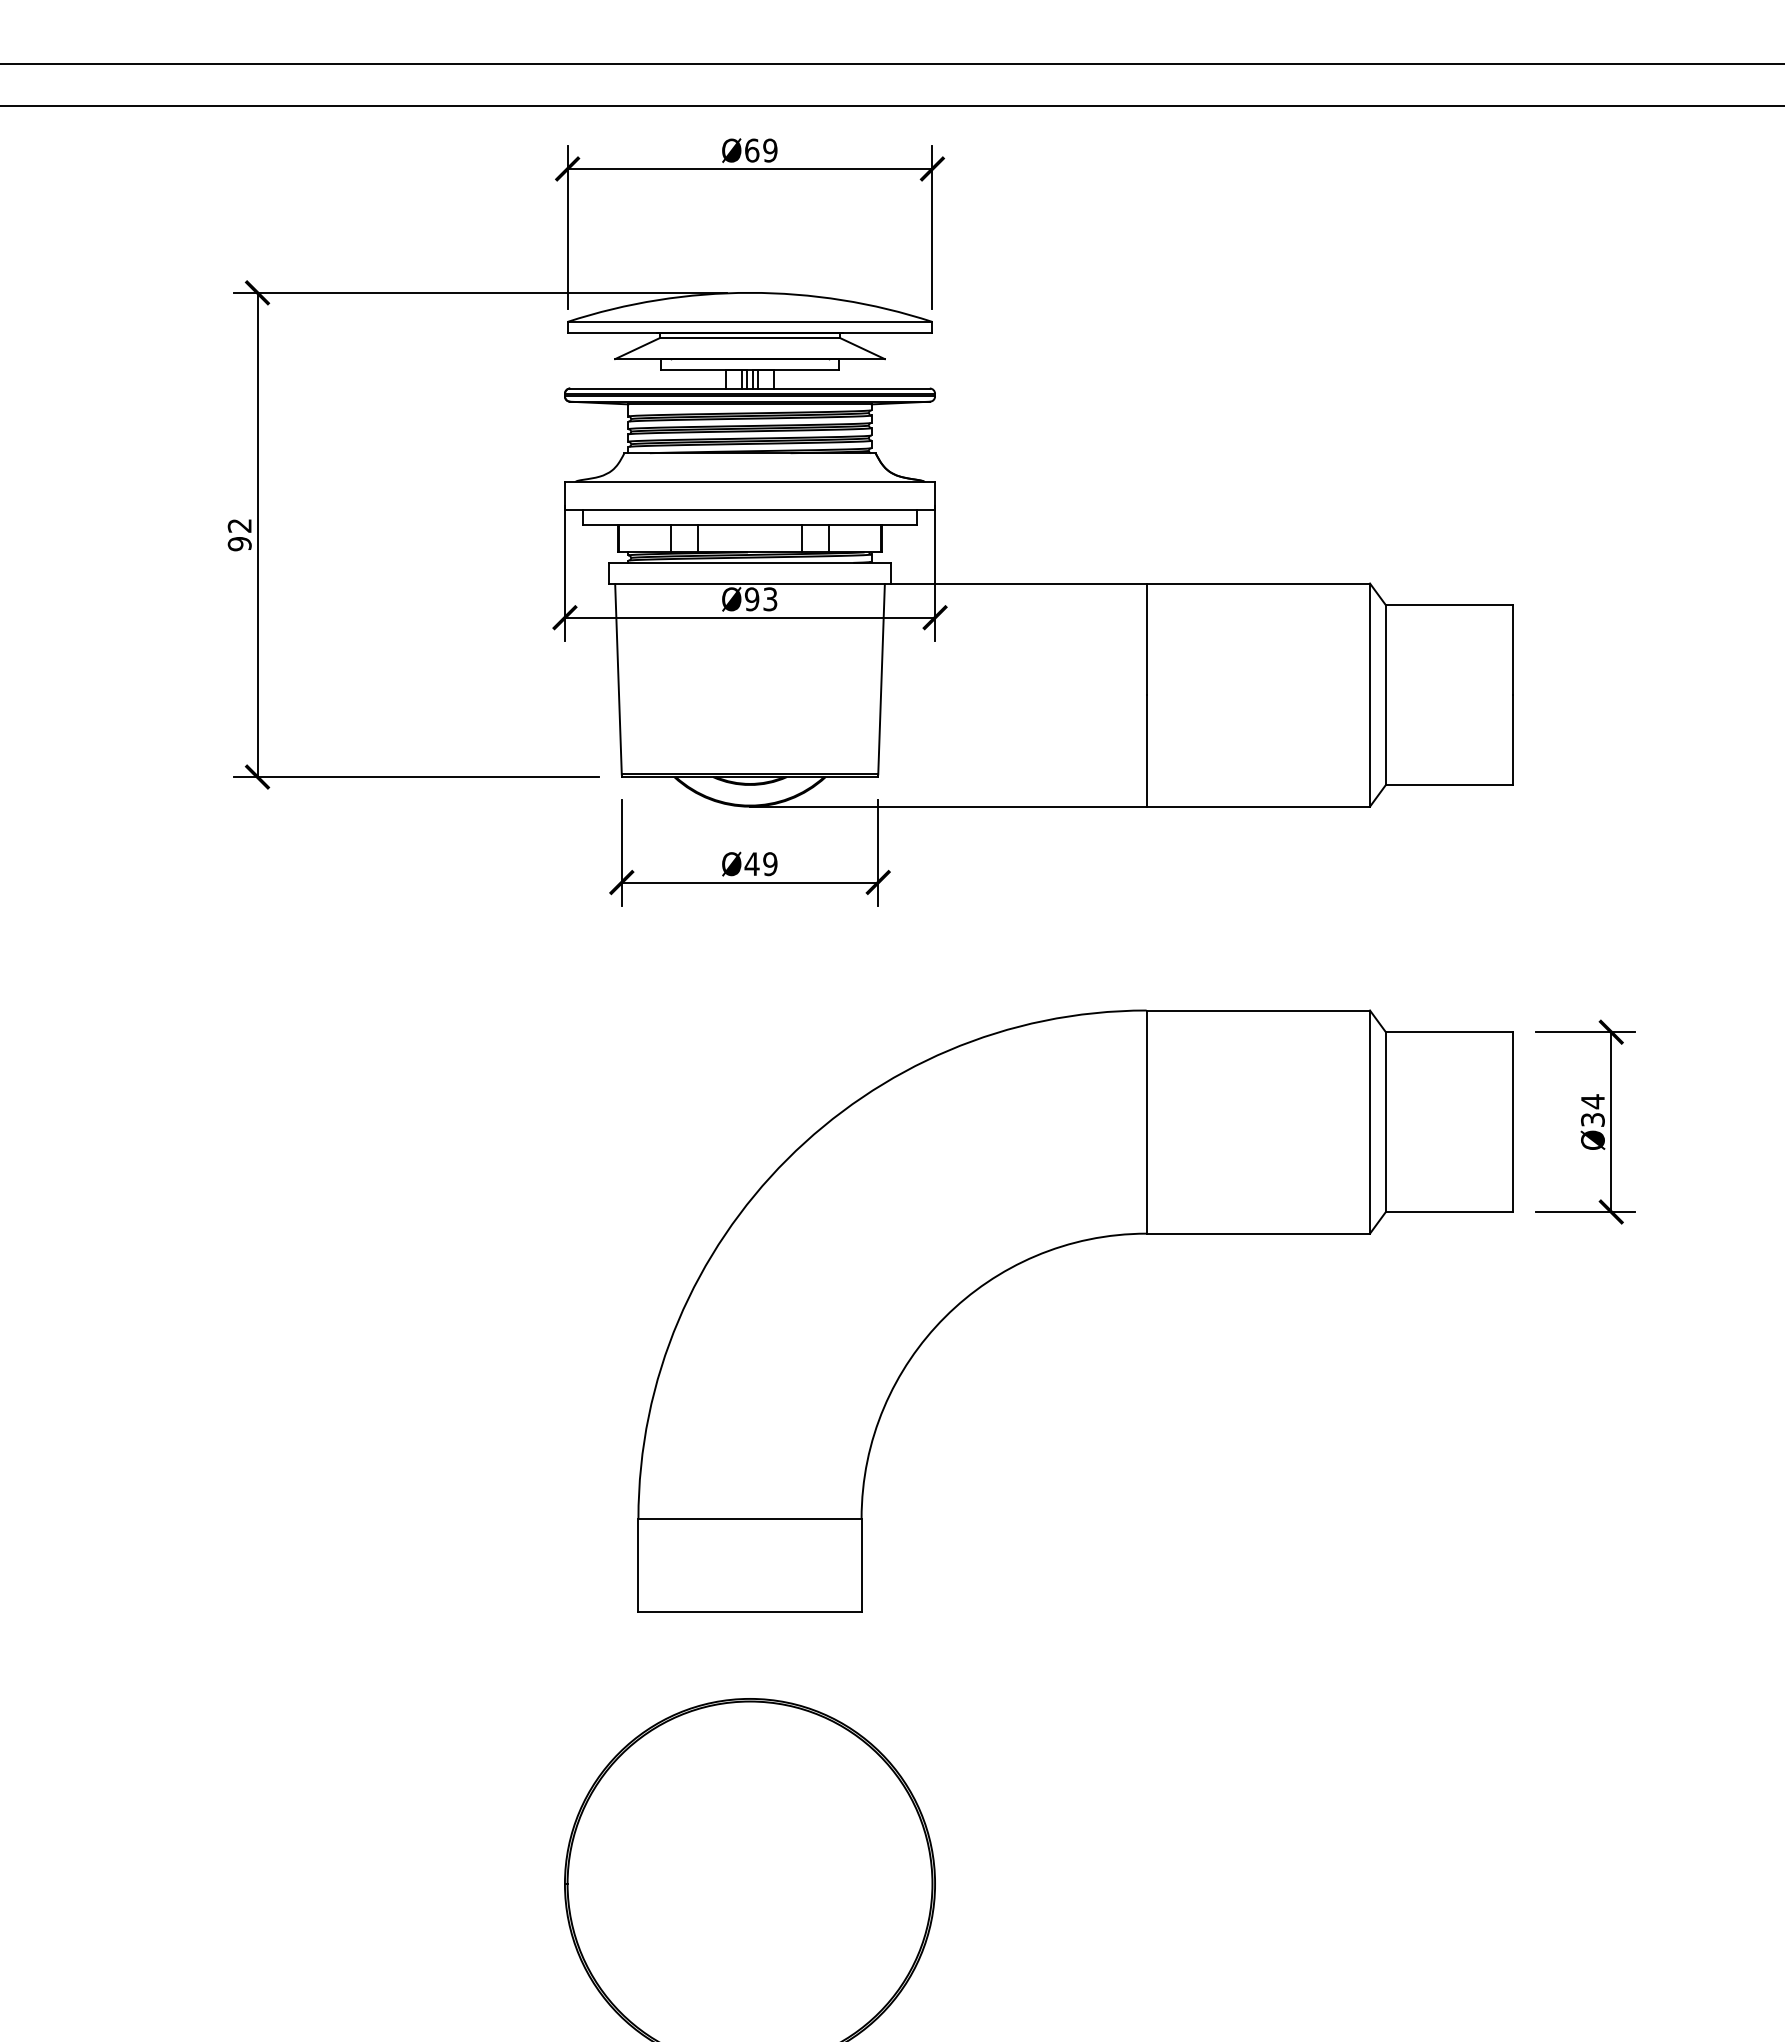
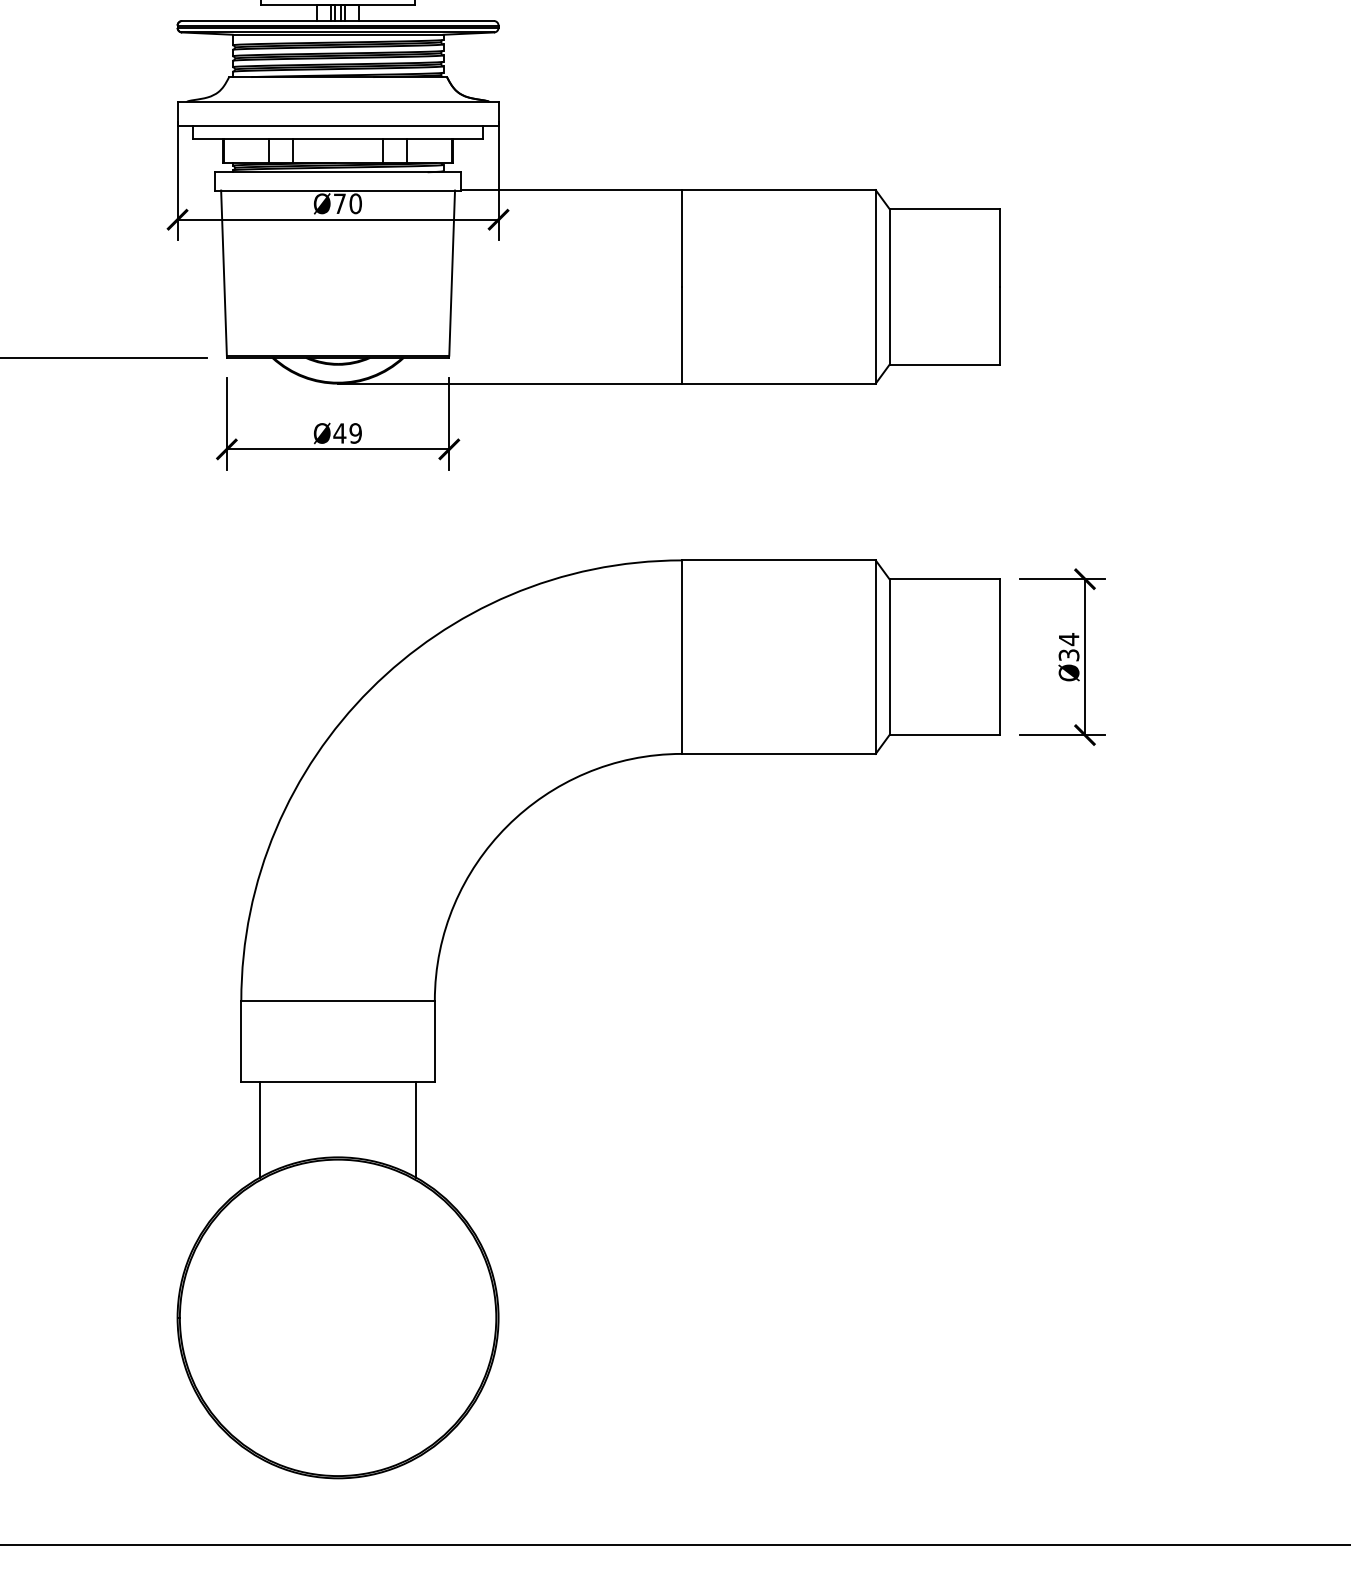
text: (760, 599) -> (347, 203), Ø93 -> Ø70
line: (660, 1666) -> (260, 1129), added
line: (839, 1666) -> (415, 1129), added

